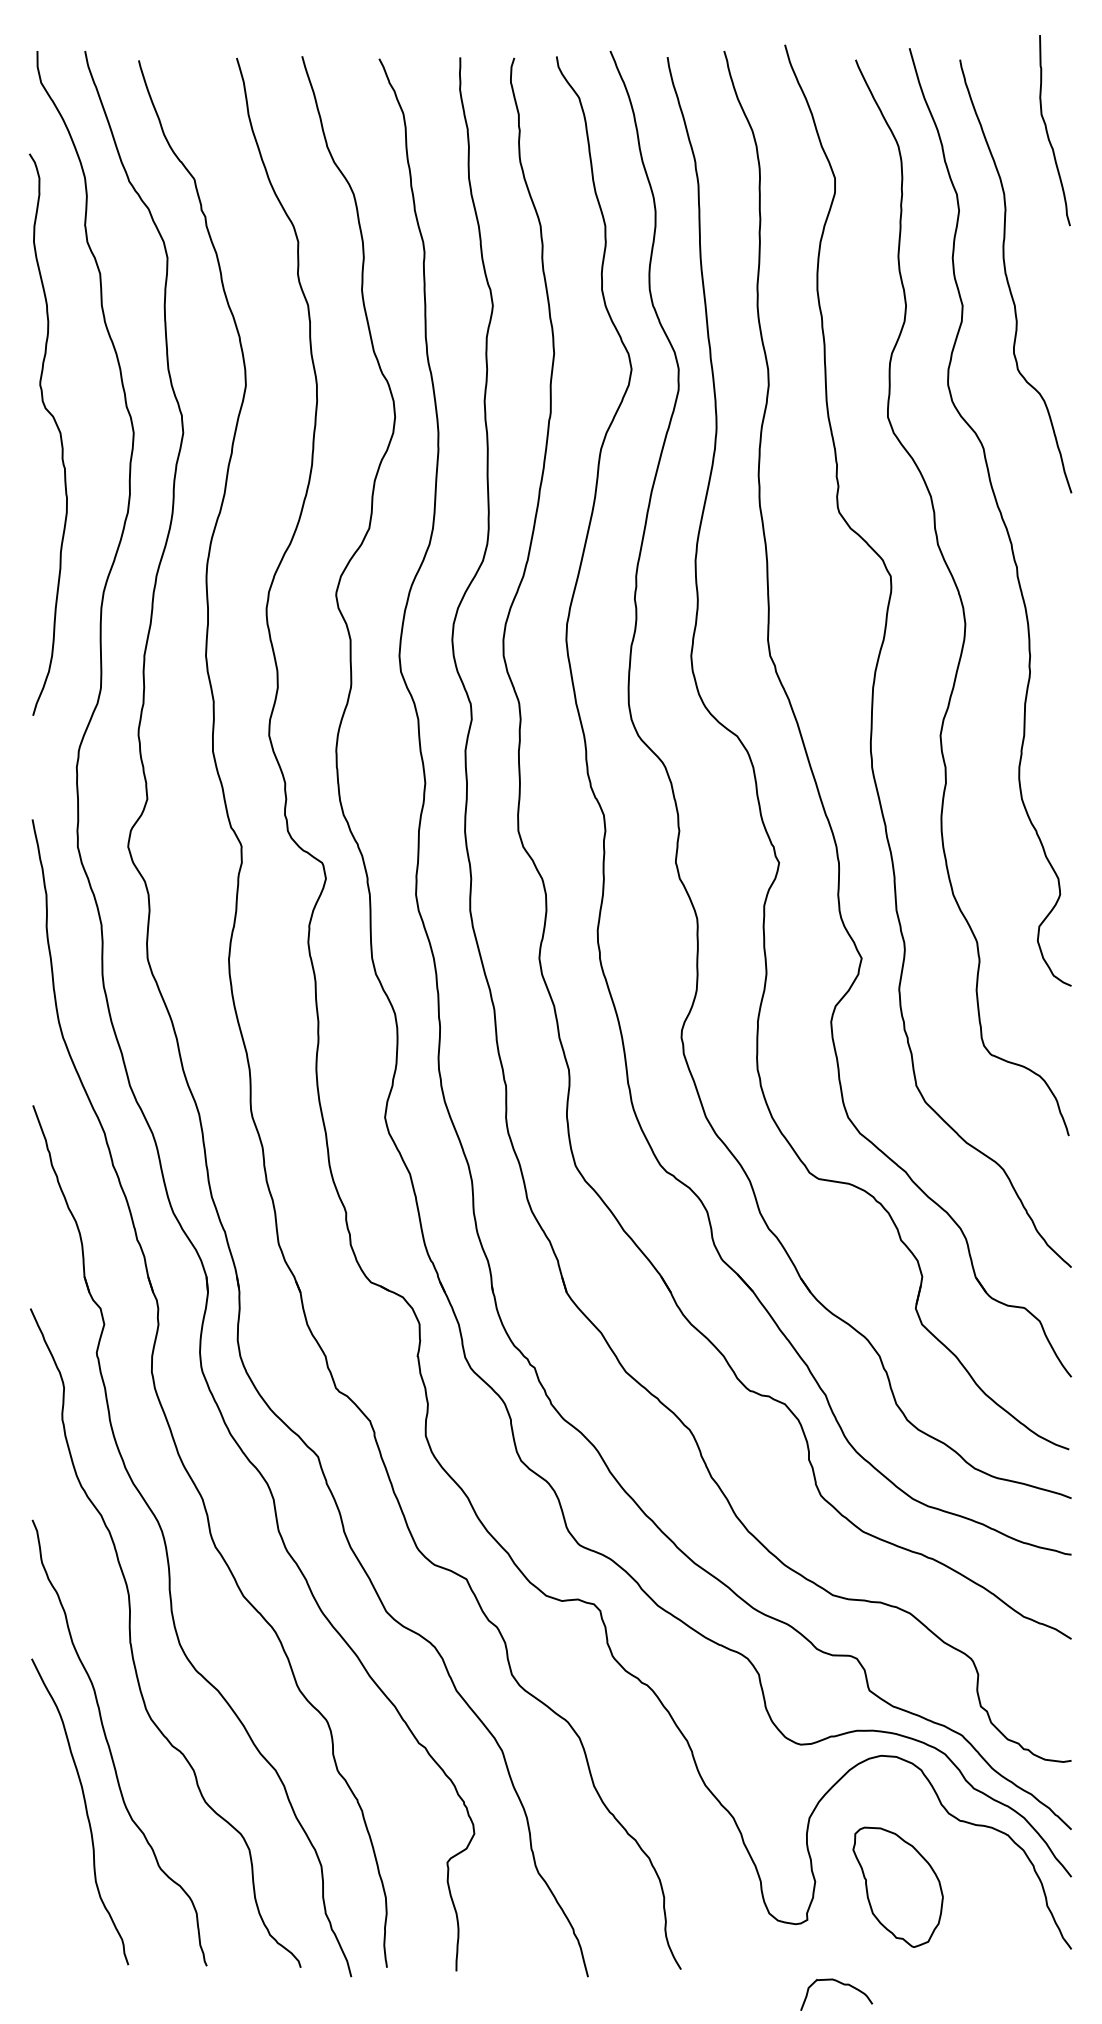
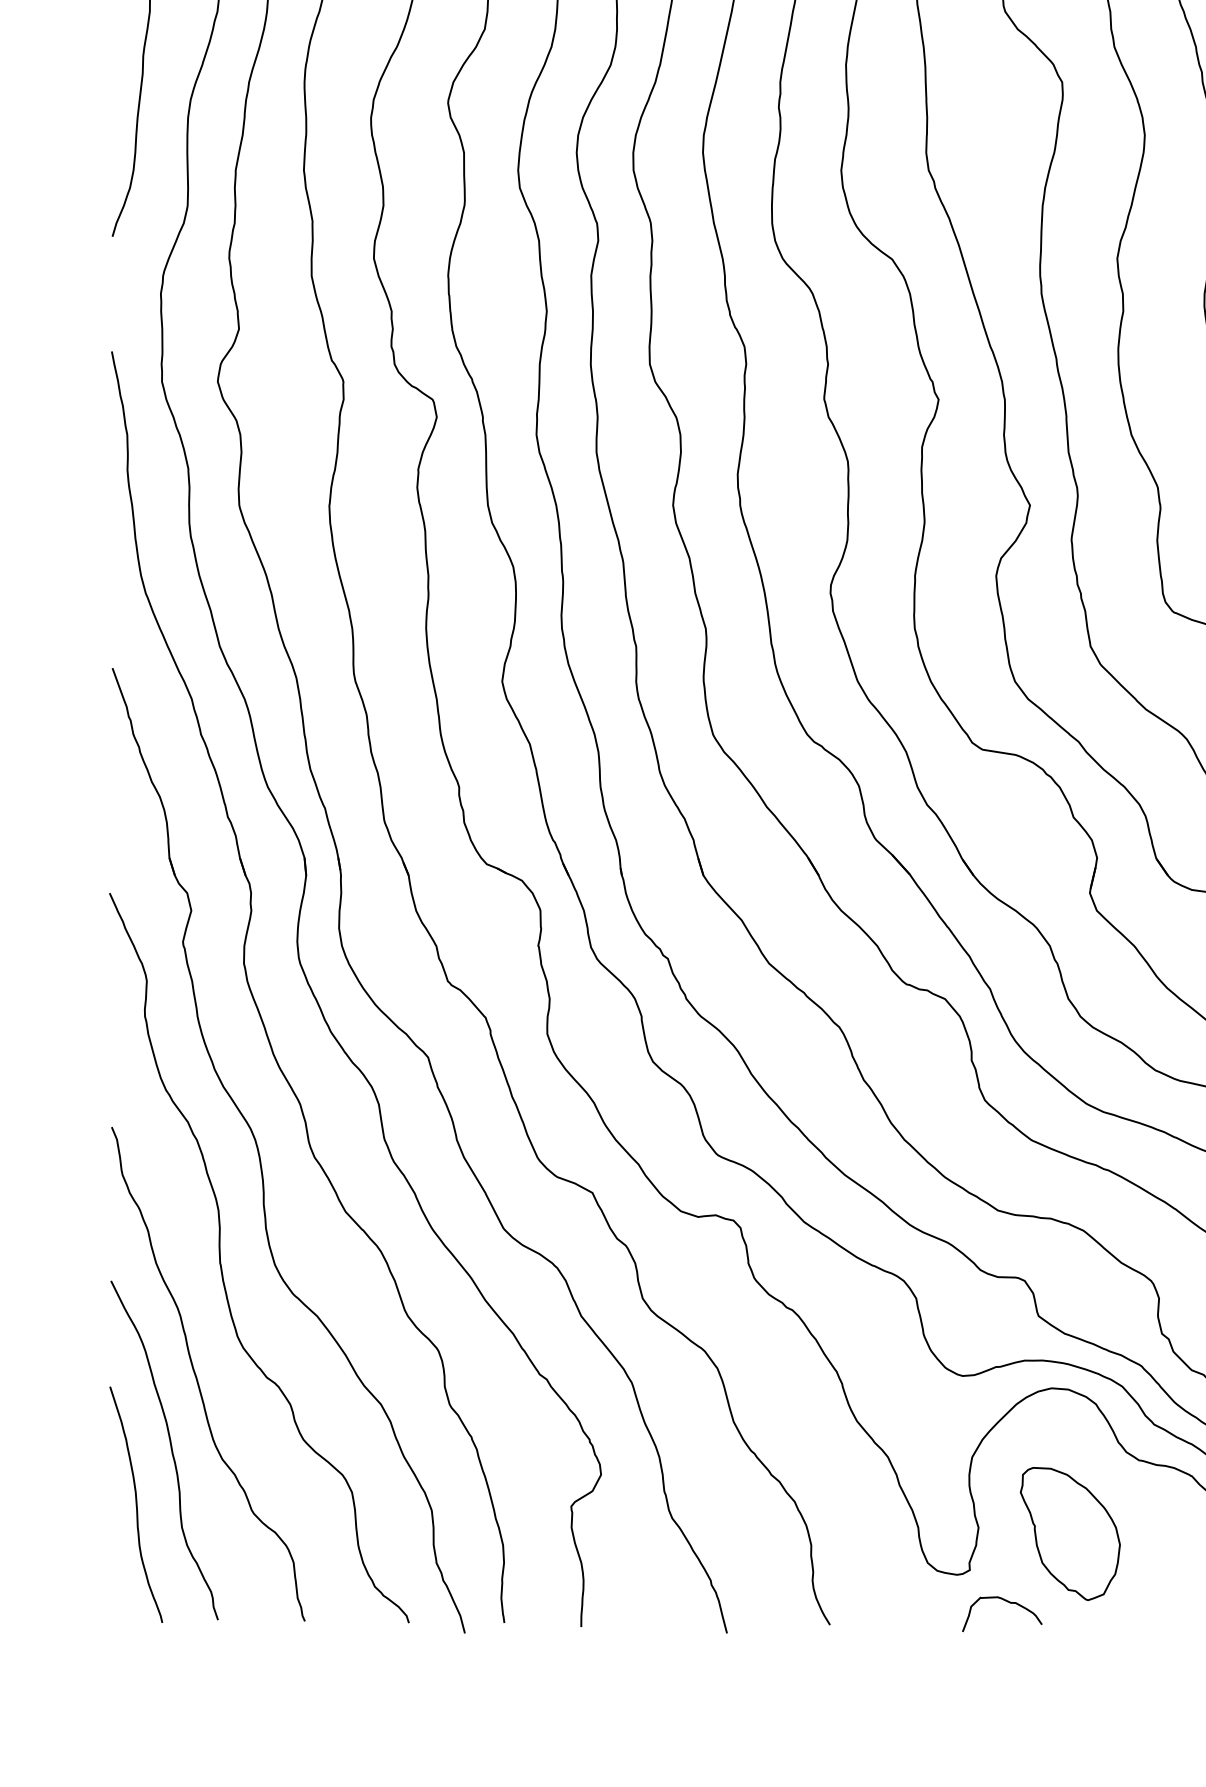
curve: (54, 1860) -> (136, 1504), added
curve: (841, 1984) -> (1007, 1602), moved

